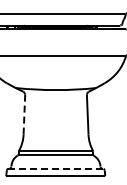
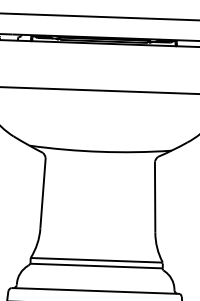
line: (24, 114) -> (43, 193), dashed -> solid
line: (56, 168) -> (96, 290), dashed -> solid

